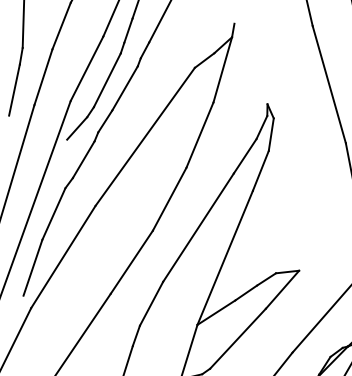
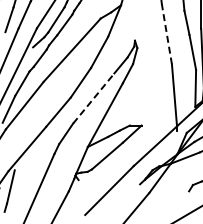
line: (328, 85) -> (166, 34), solid -> dashed
line: (199, 227) -> (94, 98), solid -> dashed

